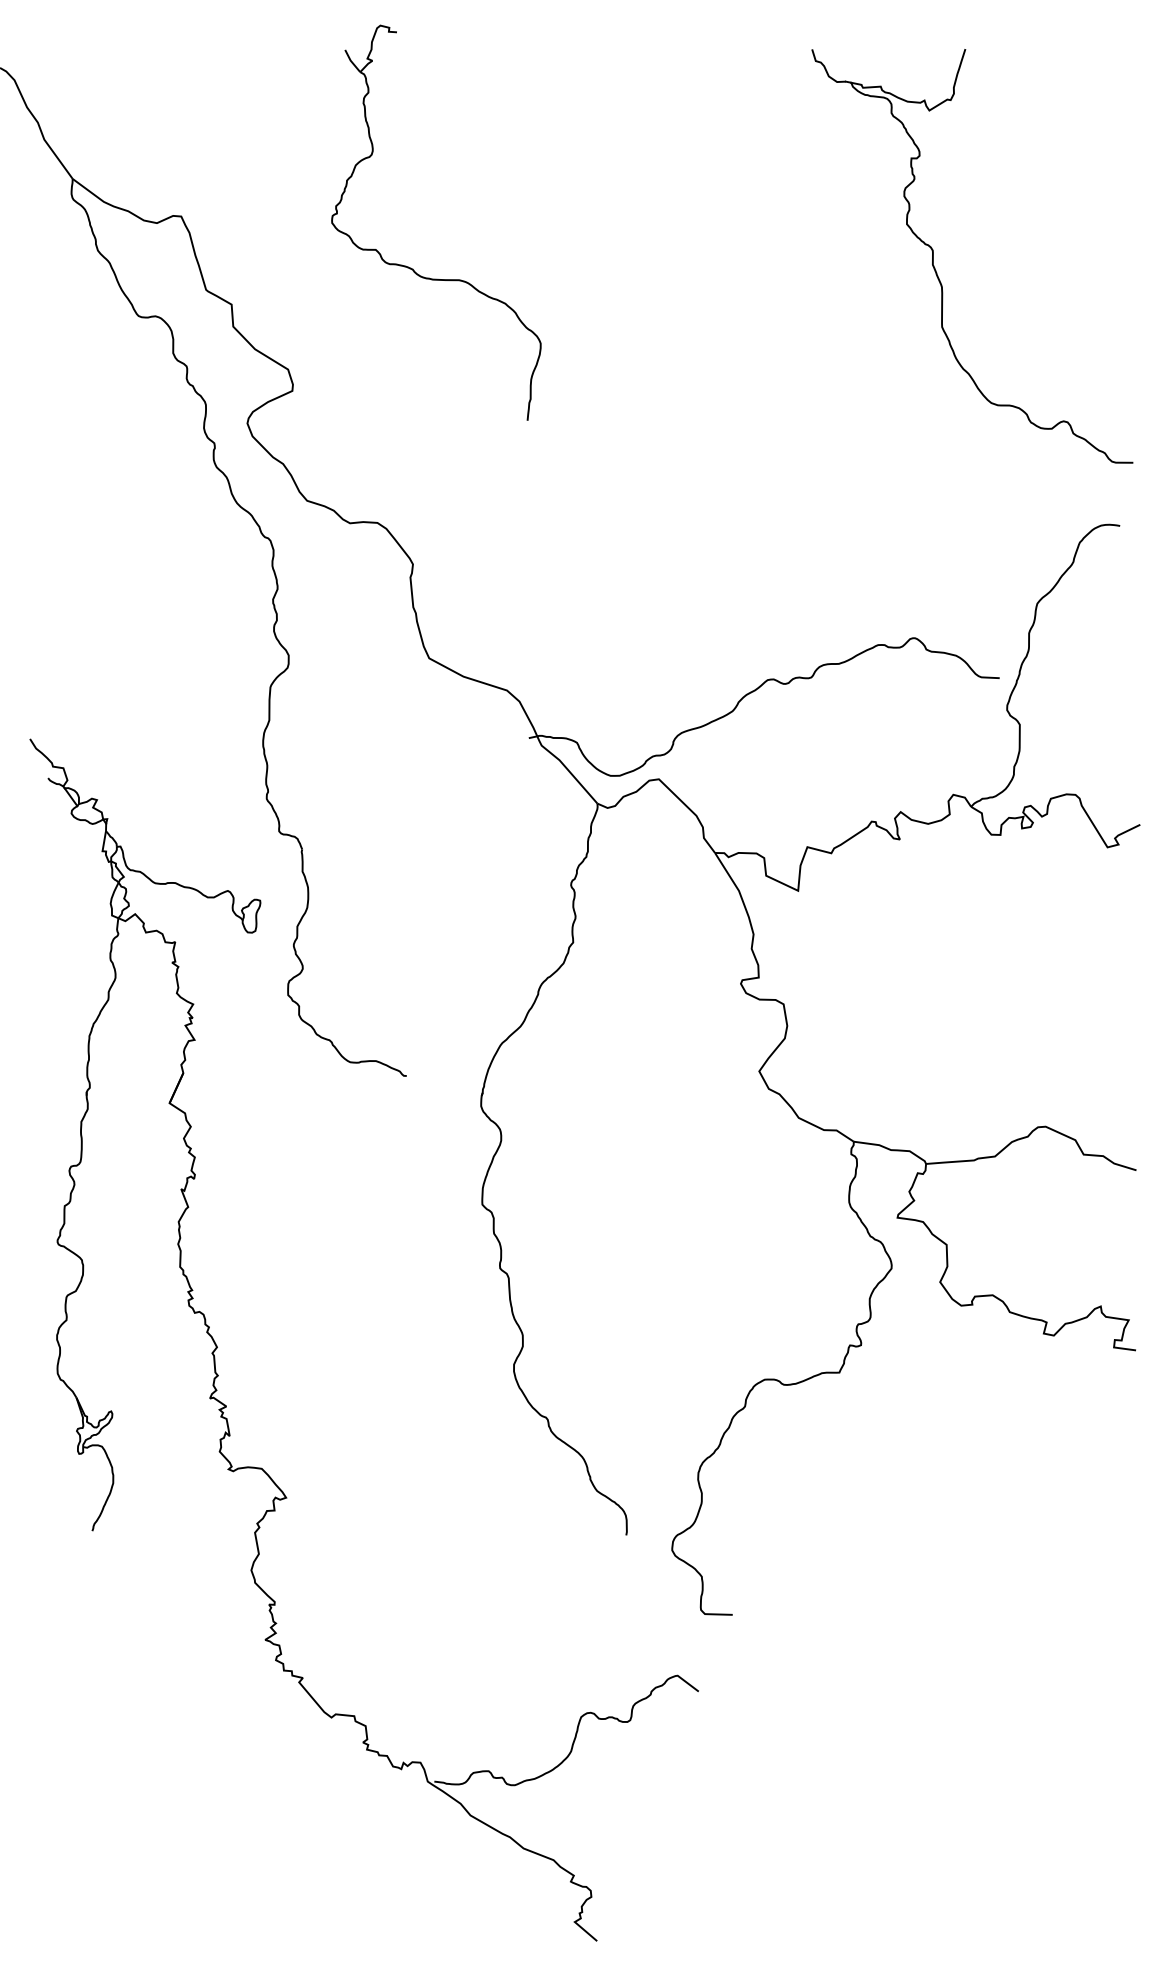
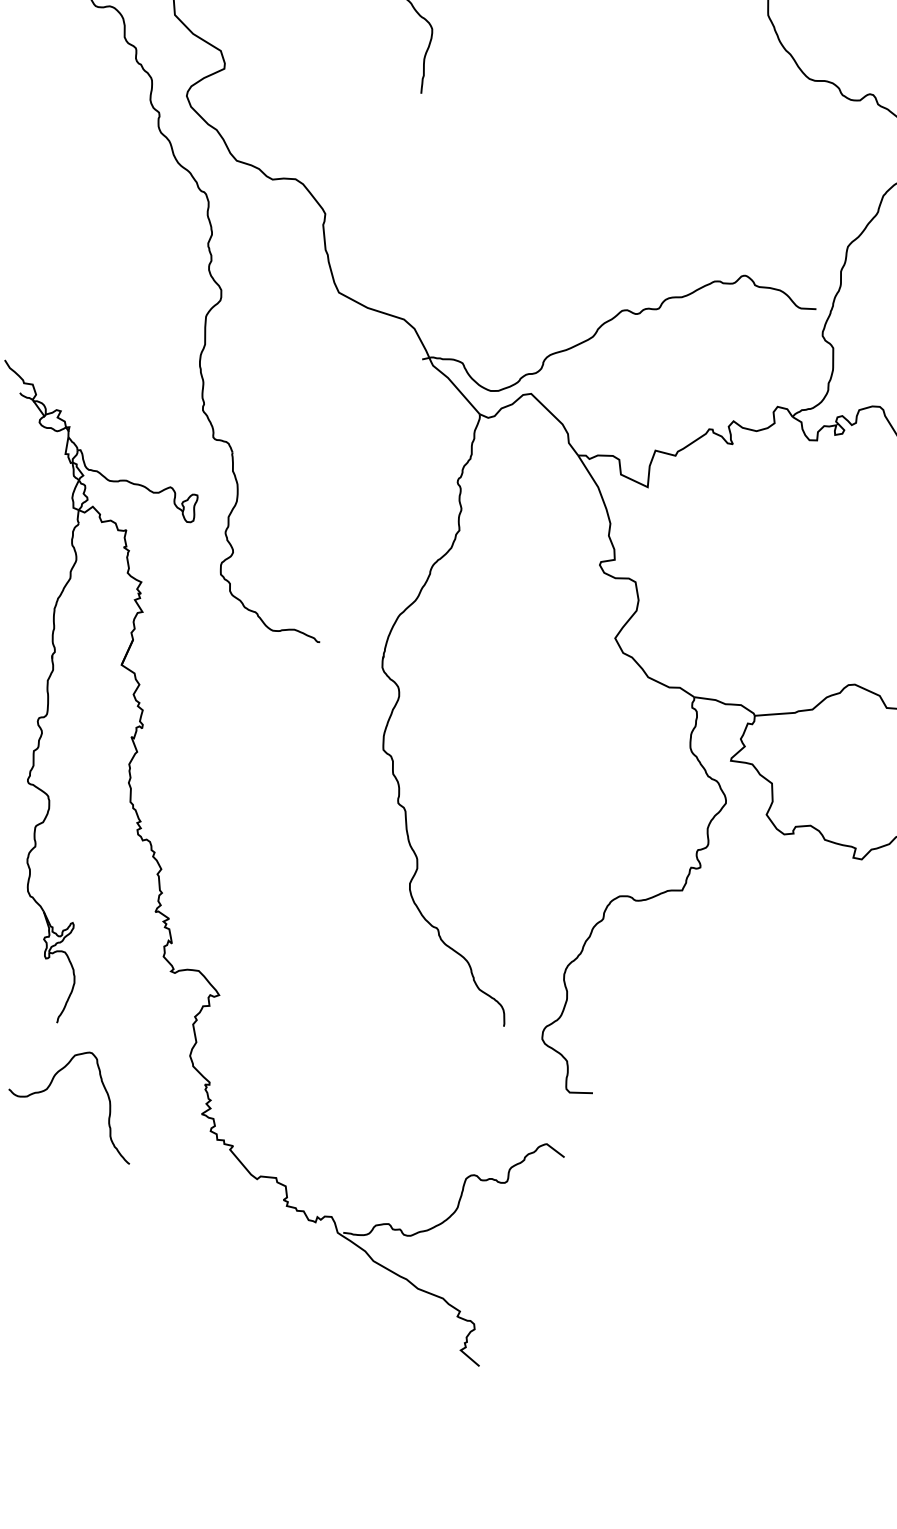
curve: (81, 1610) -> (47, 1089), added

